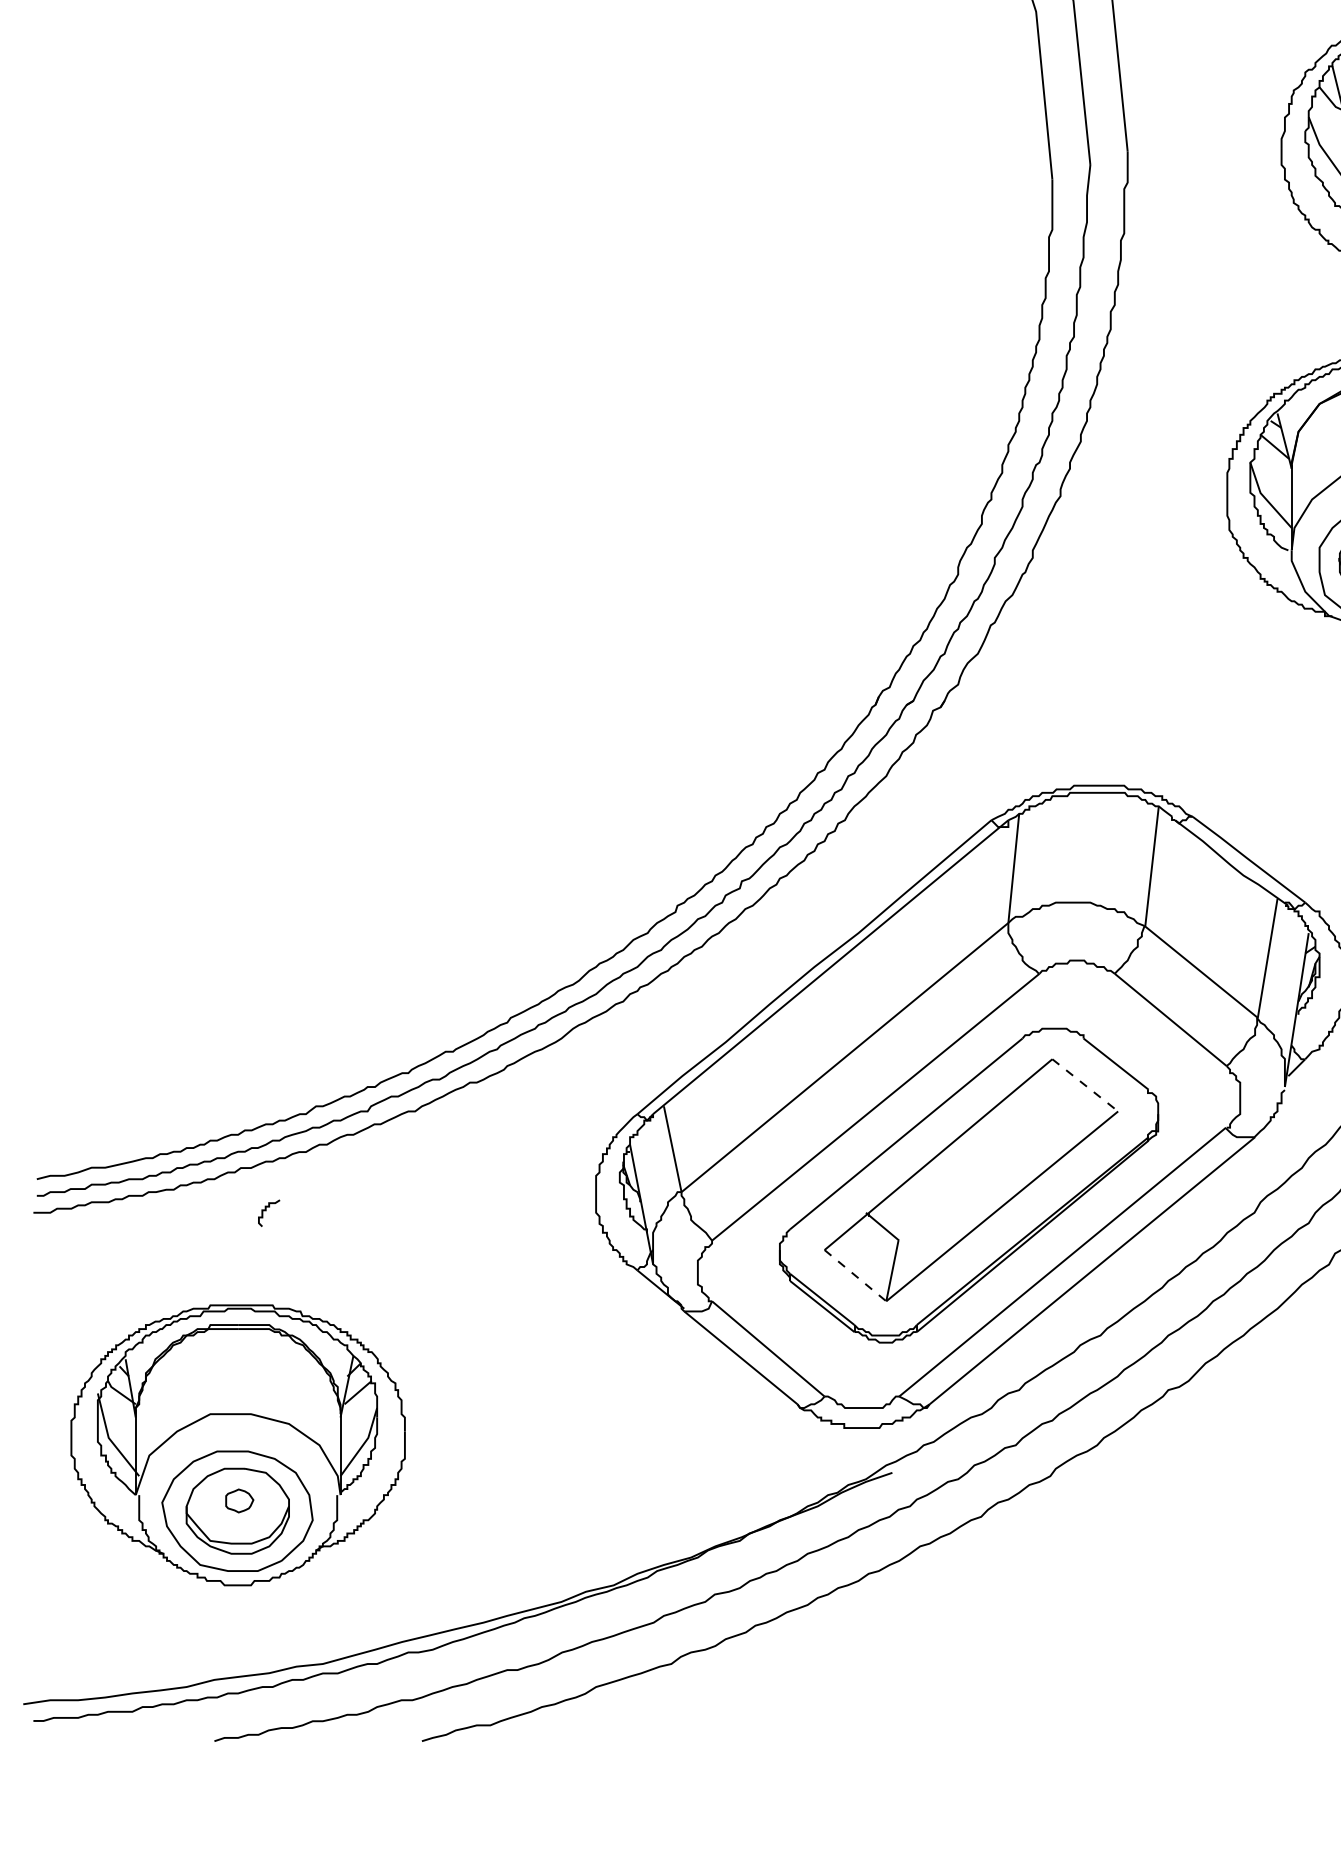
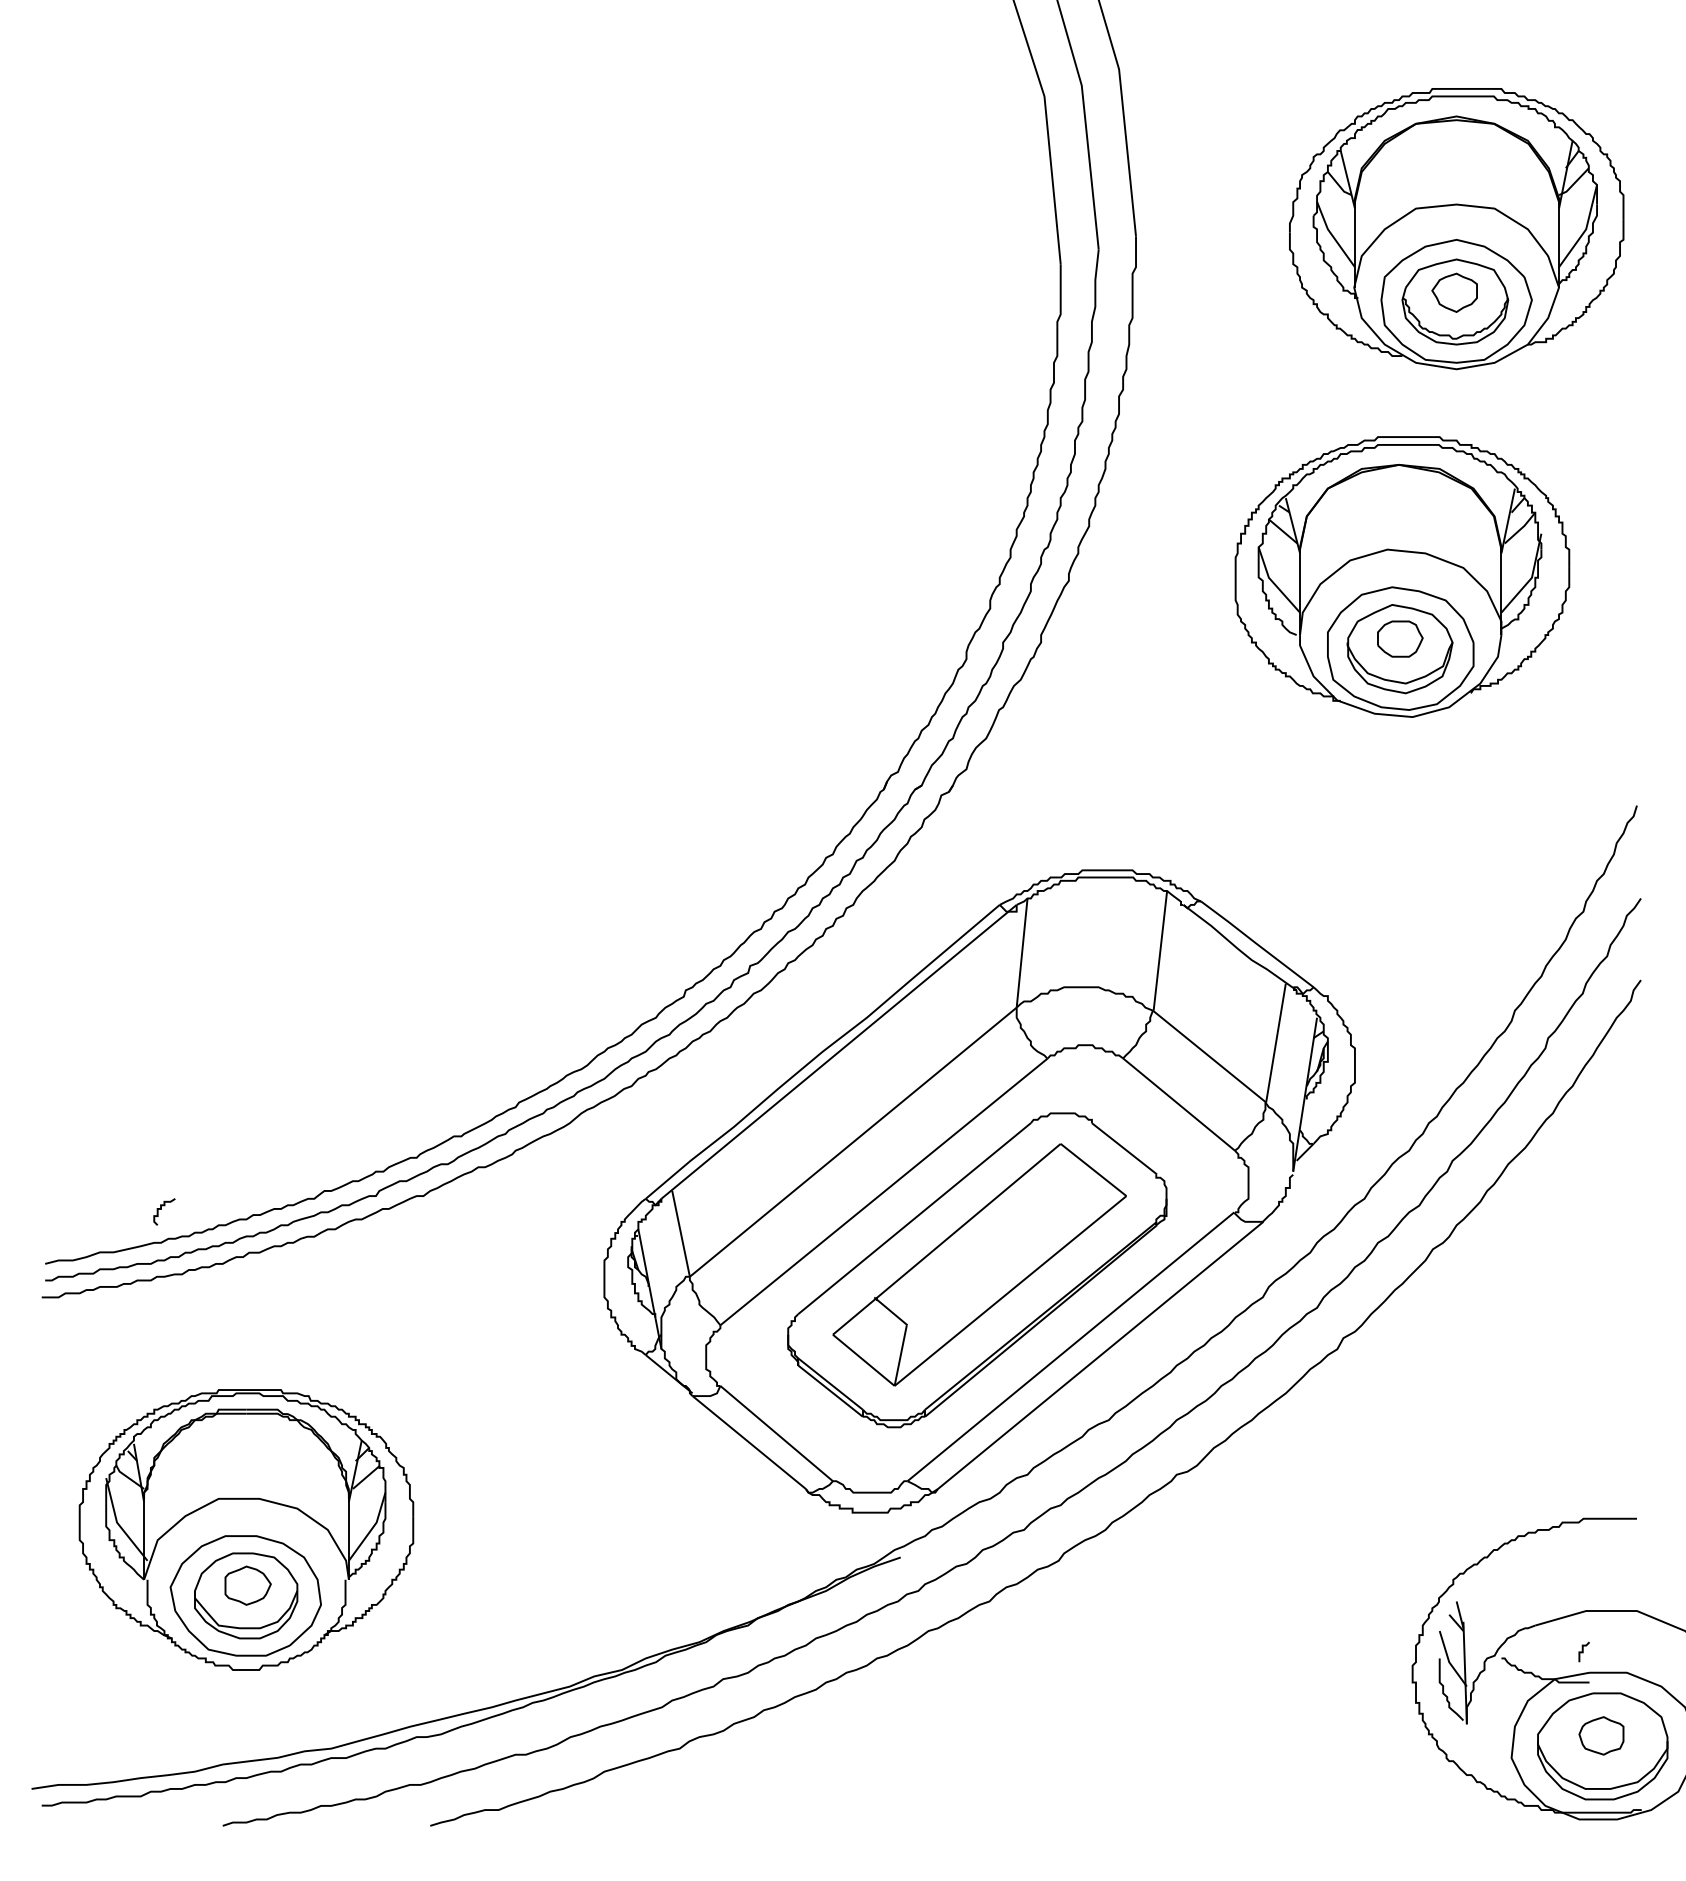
line: (1085, 1084) -> (1093, 1169), dashed -> solid
curve: (266, 1210) -> (161, 1209), moved
line: (856, 1275) -> (864, 1360), dashed -> solid
part: (239, 1500) -> (247, 1585), size x1.67

